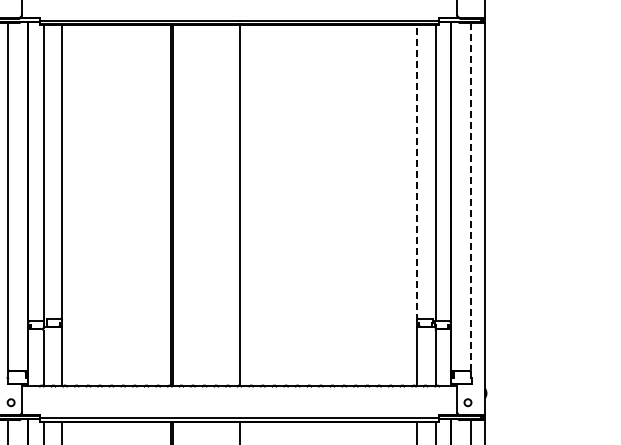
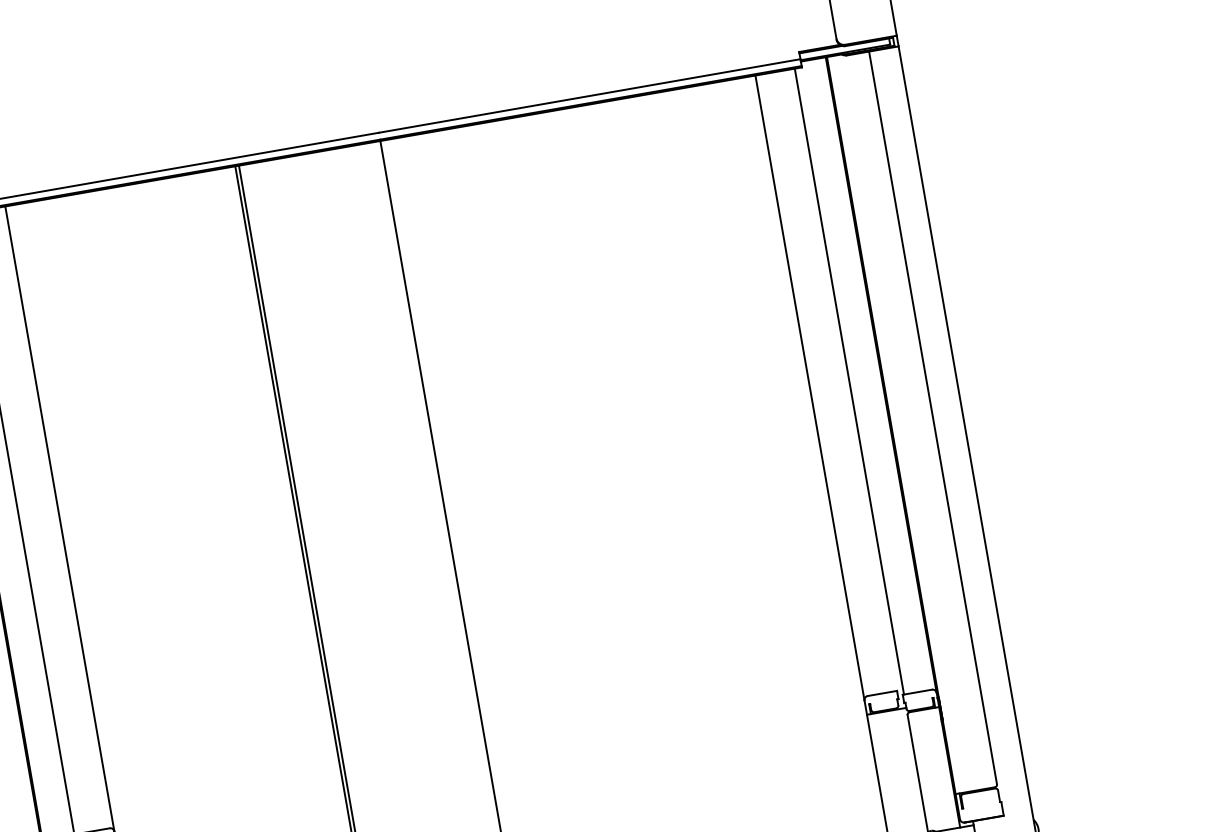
line: (416, 172) -> (808, 387), dashed -> solid
line: (471, 196) -> (934, 418), dashed -> solid

